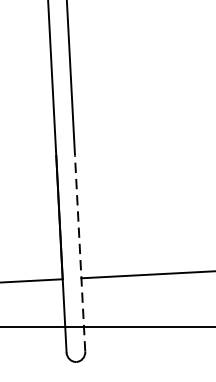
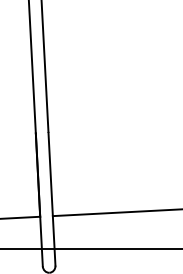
line: (79, 252) -> (51, 198), dashed -> solid

